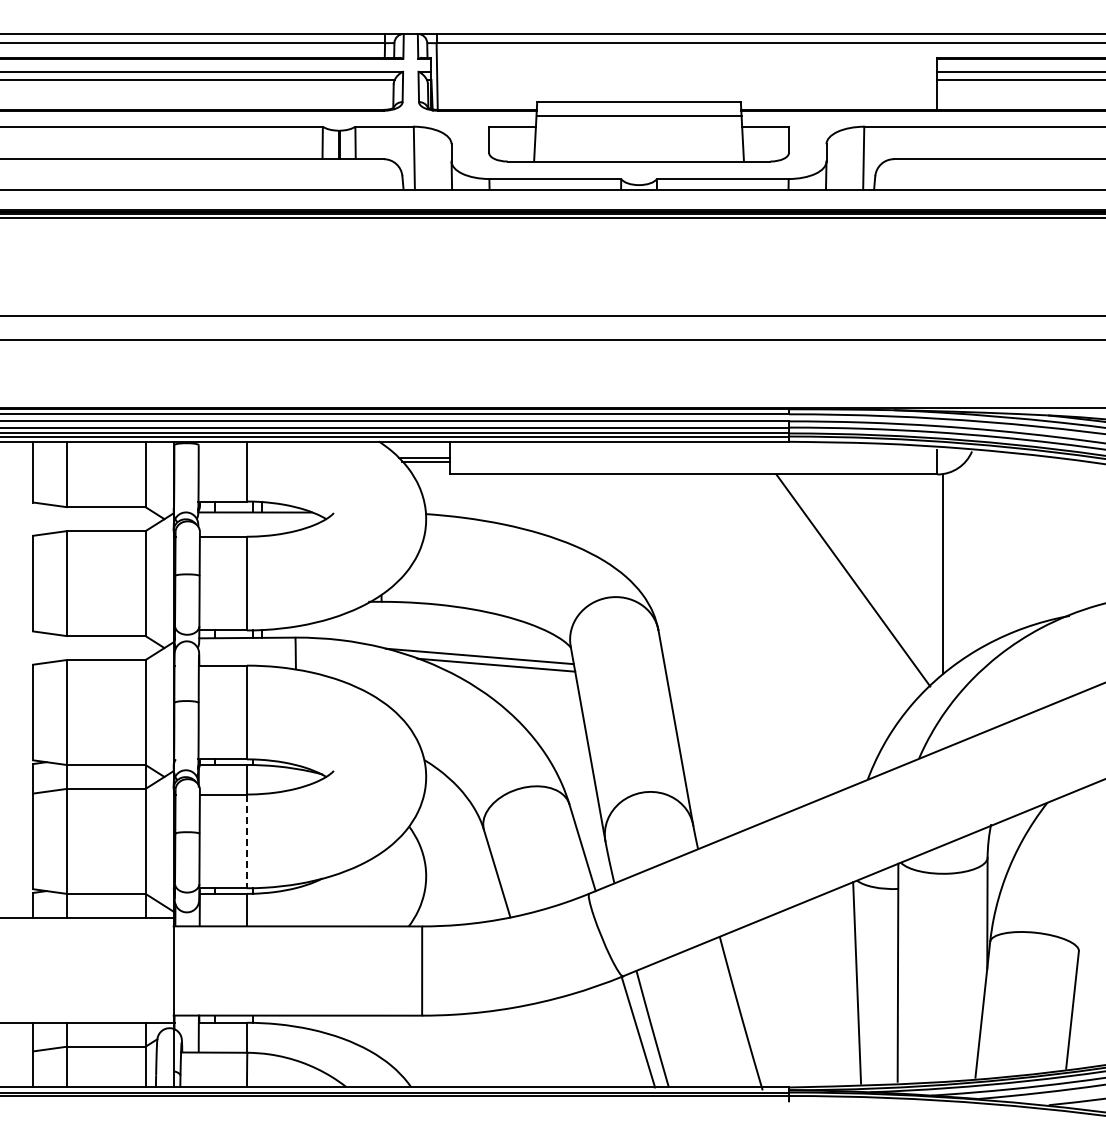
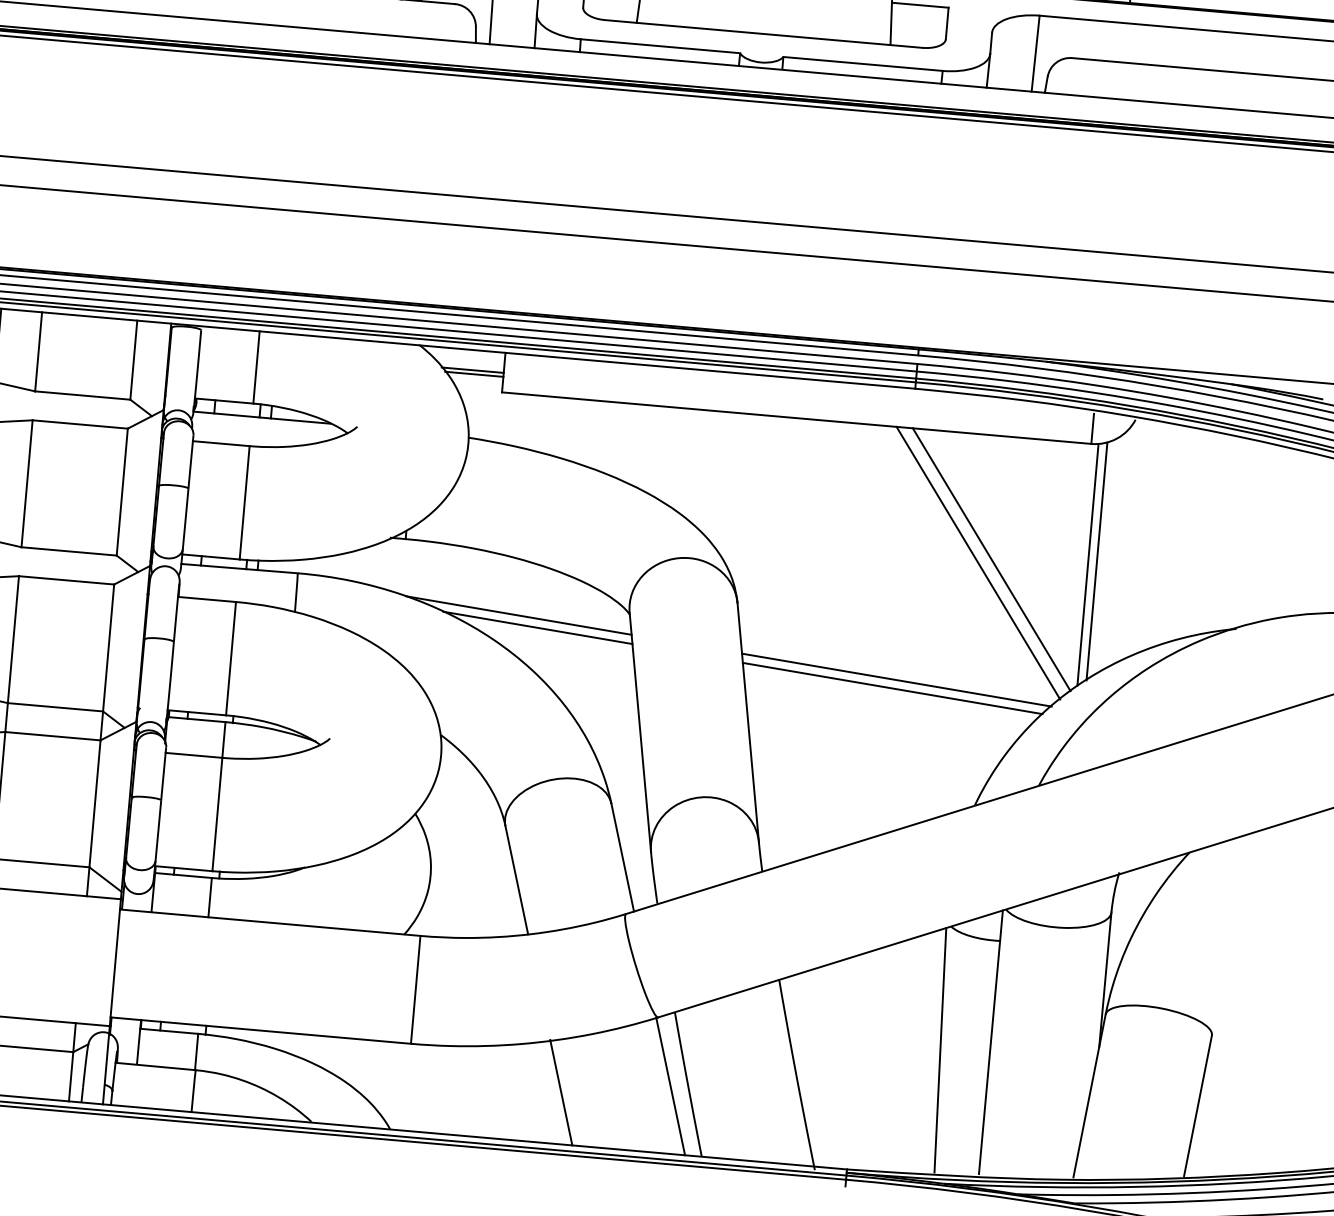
line: (950, 570) -> (1096, 561), added
line: (863, 576) -> (991, 559), added
line: (794, 681) -> (896, 679), added
line: (791, 689) -> (892, 688), added
line: (246, 841) -> (217, 814), dashed -> solid
line: (548, 1044) -> (560, 1092), added

